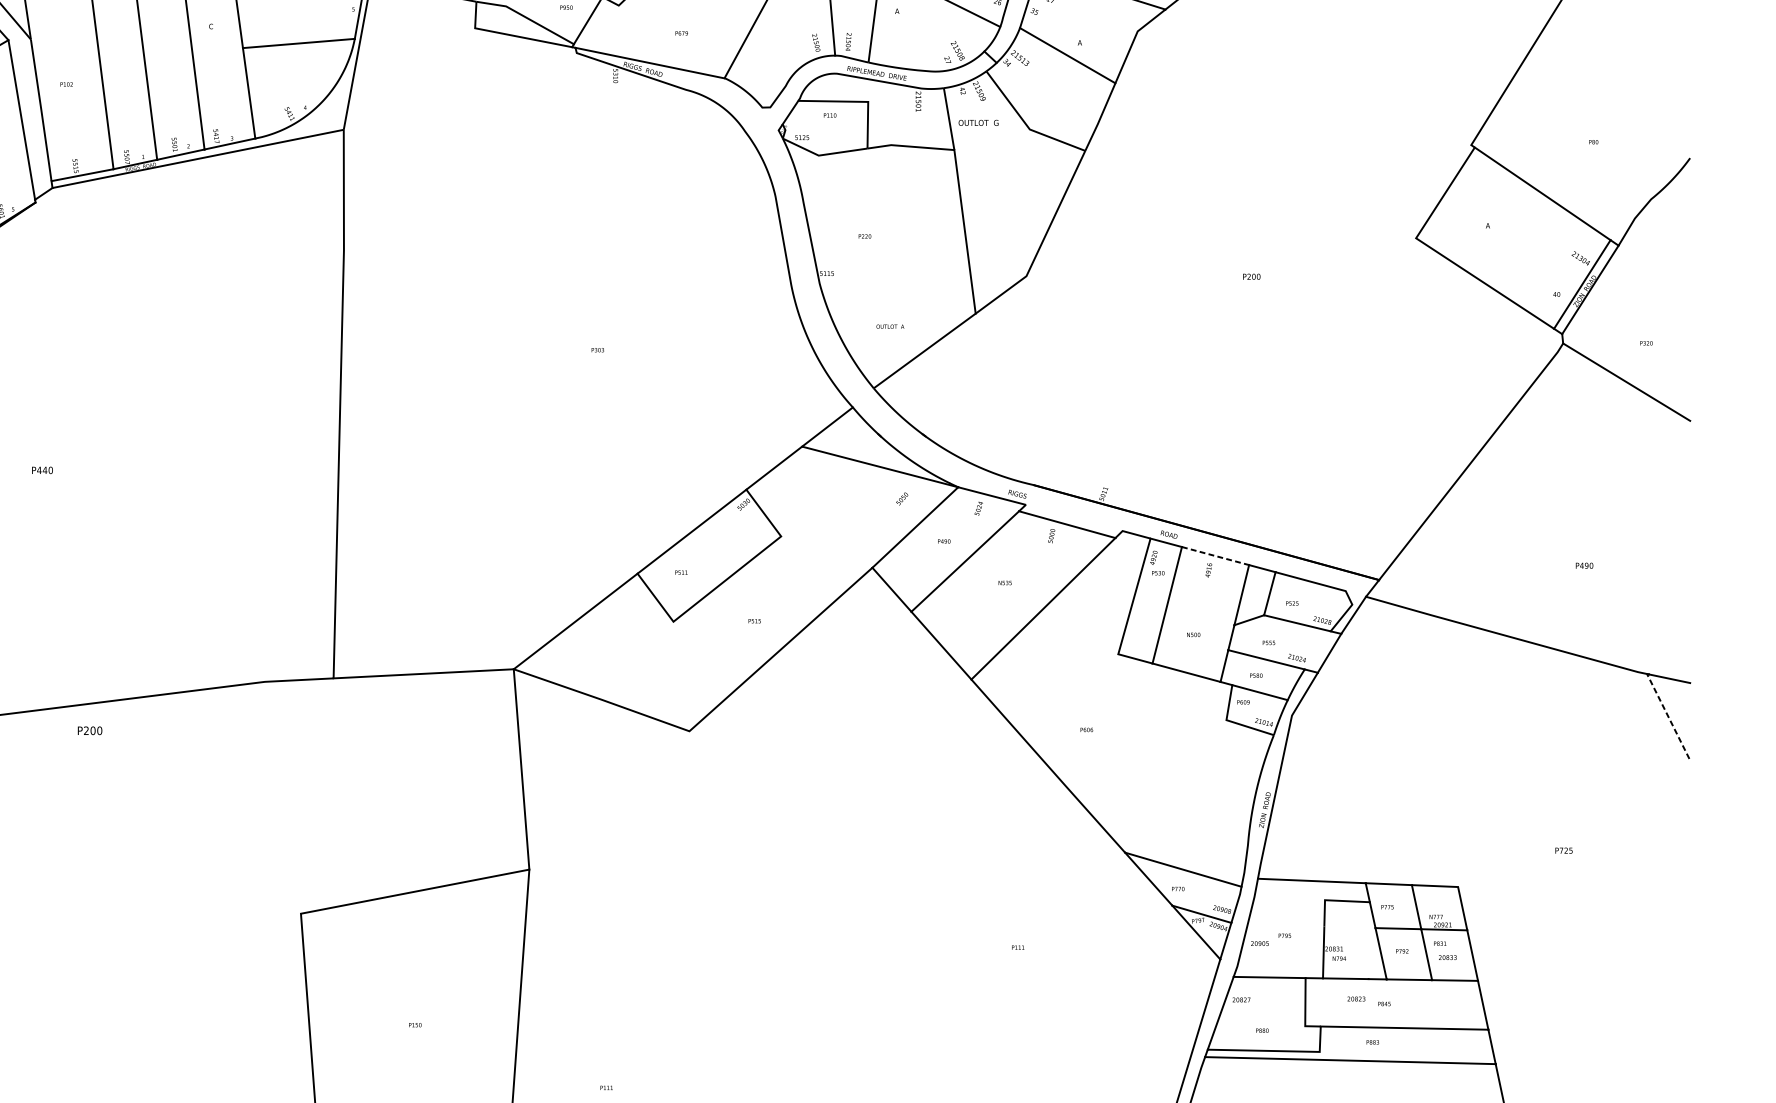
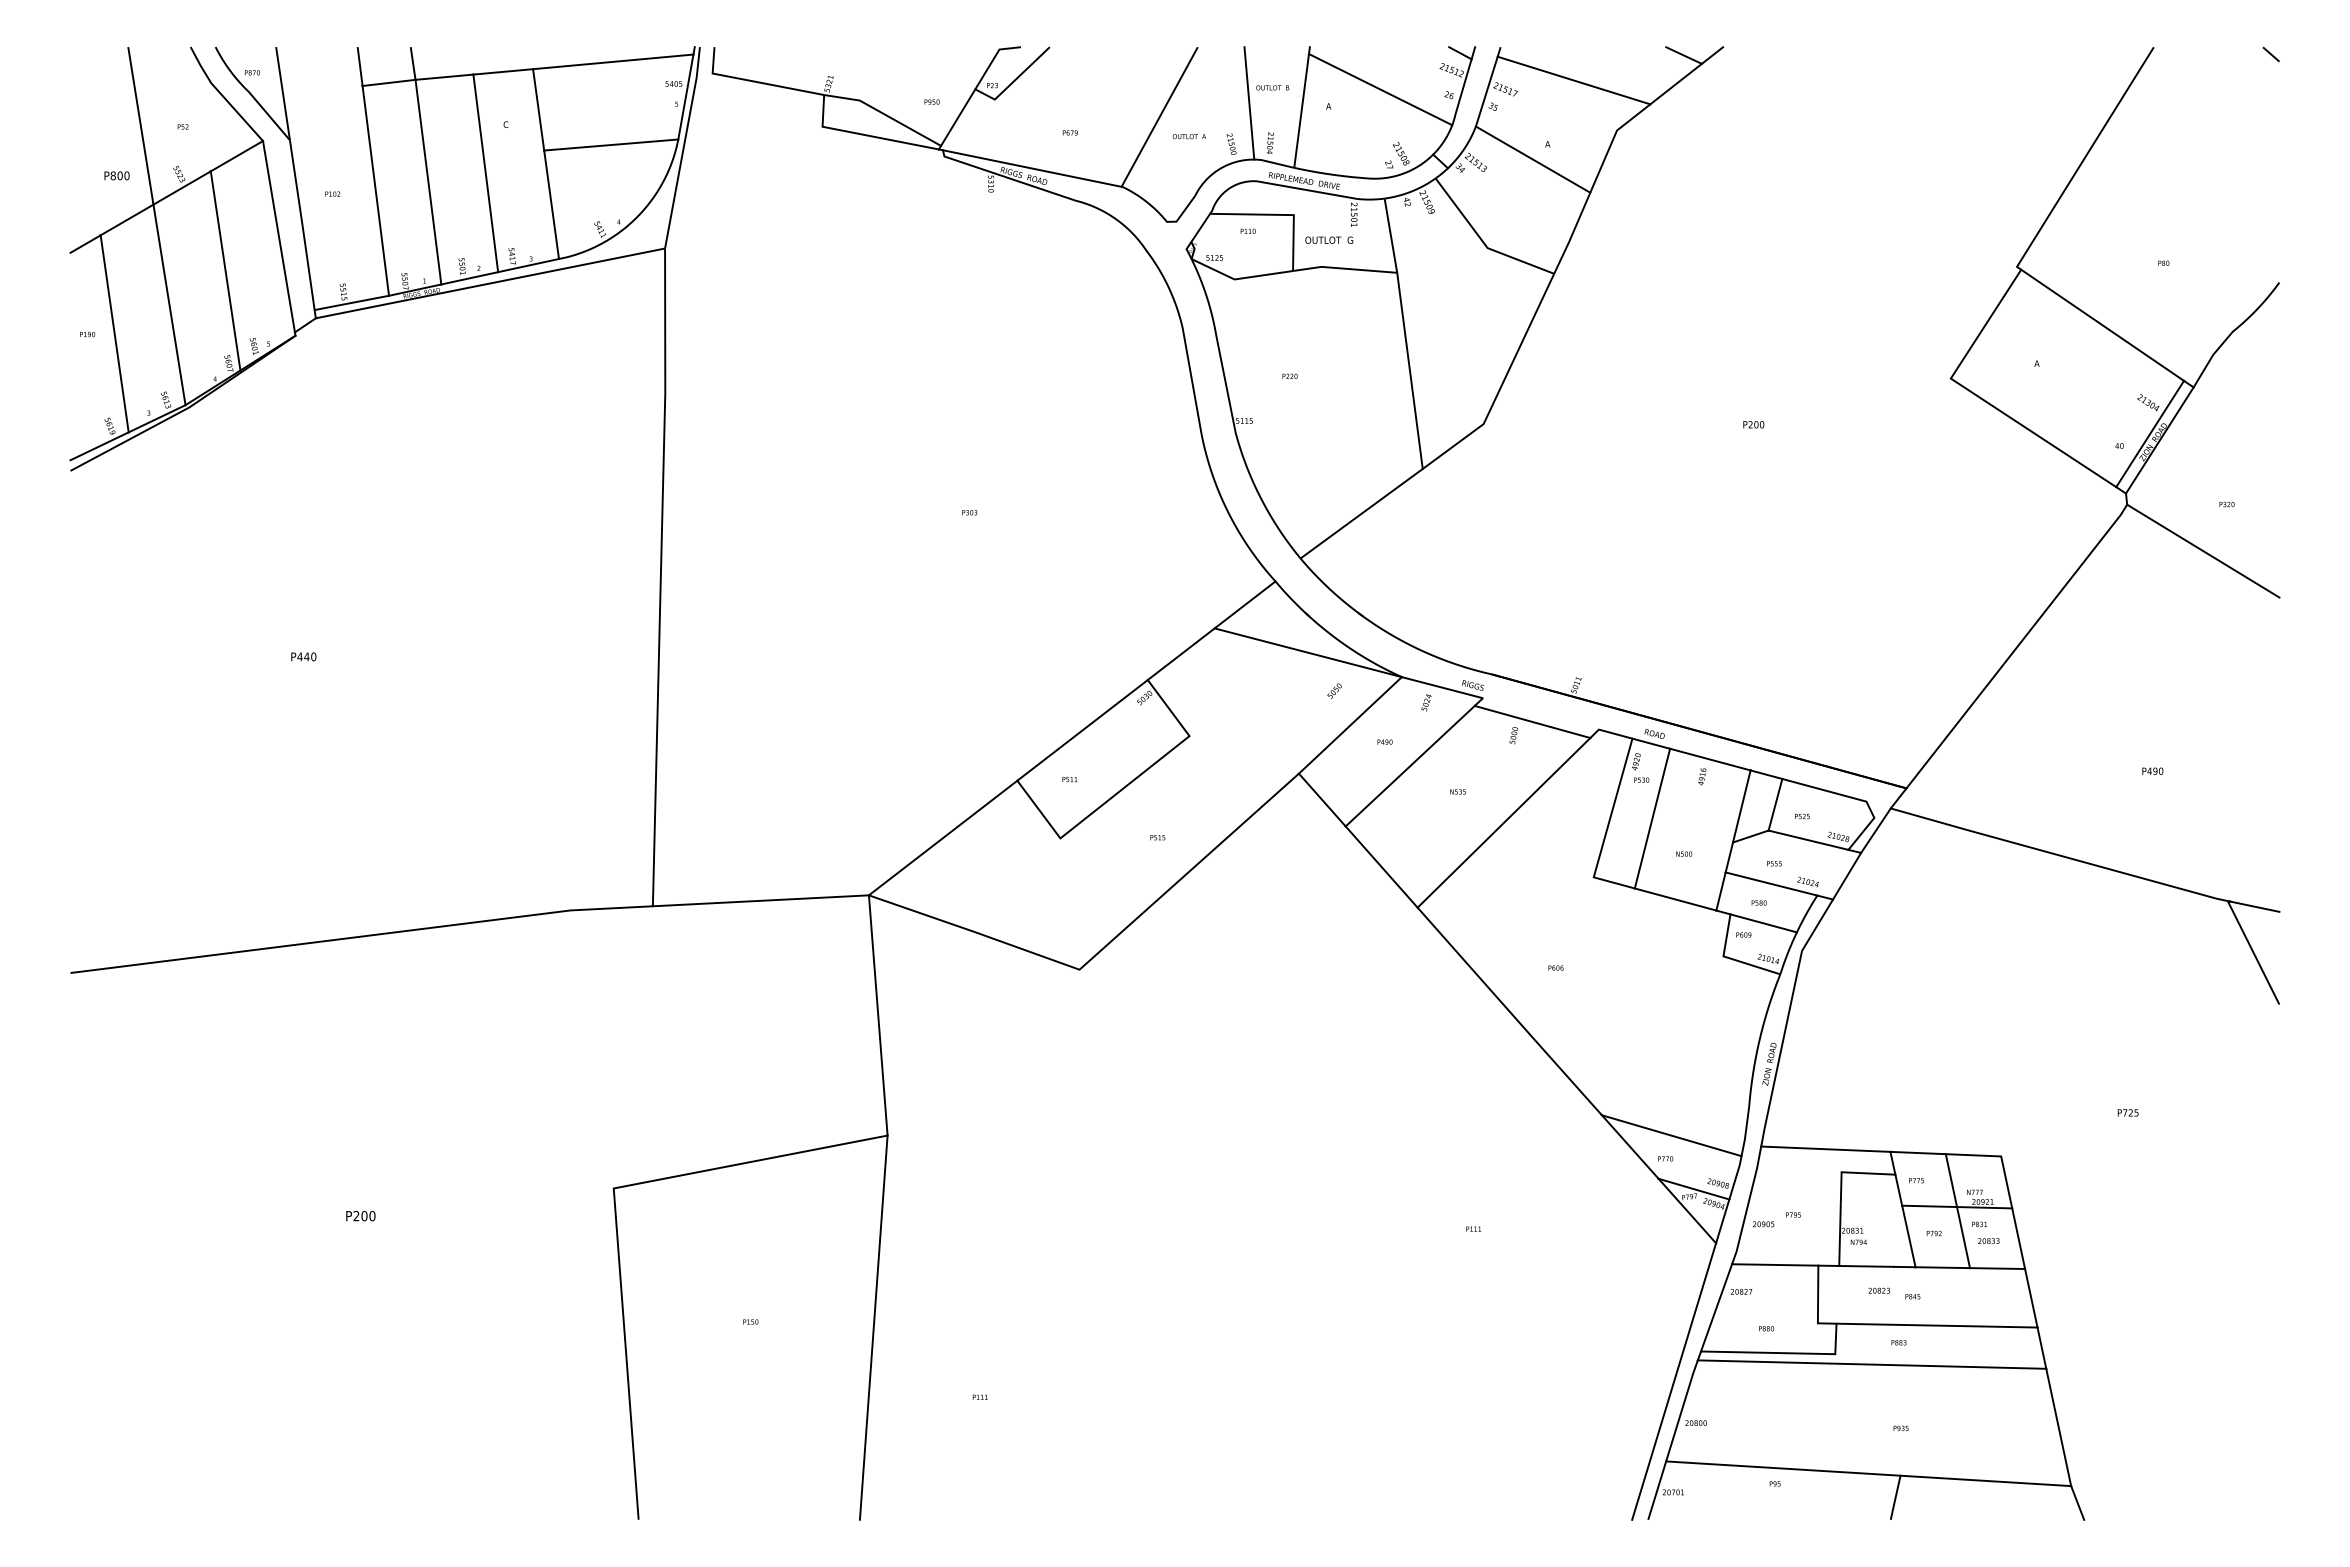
text: (978, 122) -> (1329, 239), moved
text: (889, 326) -> (1188, 136), moved
line: (1215, 555) -> (1710, 759), dashed -> solid
line: (1667, 716) -> (2252, 951), dashed -> solid
text: (89, 731) -> (360, 1216), moved

